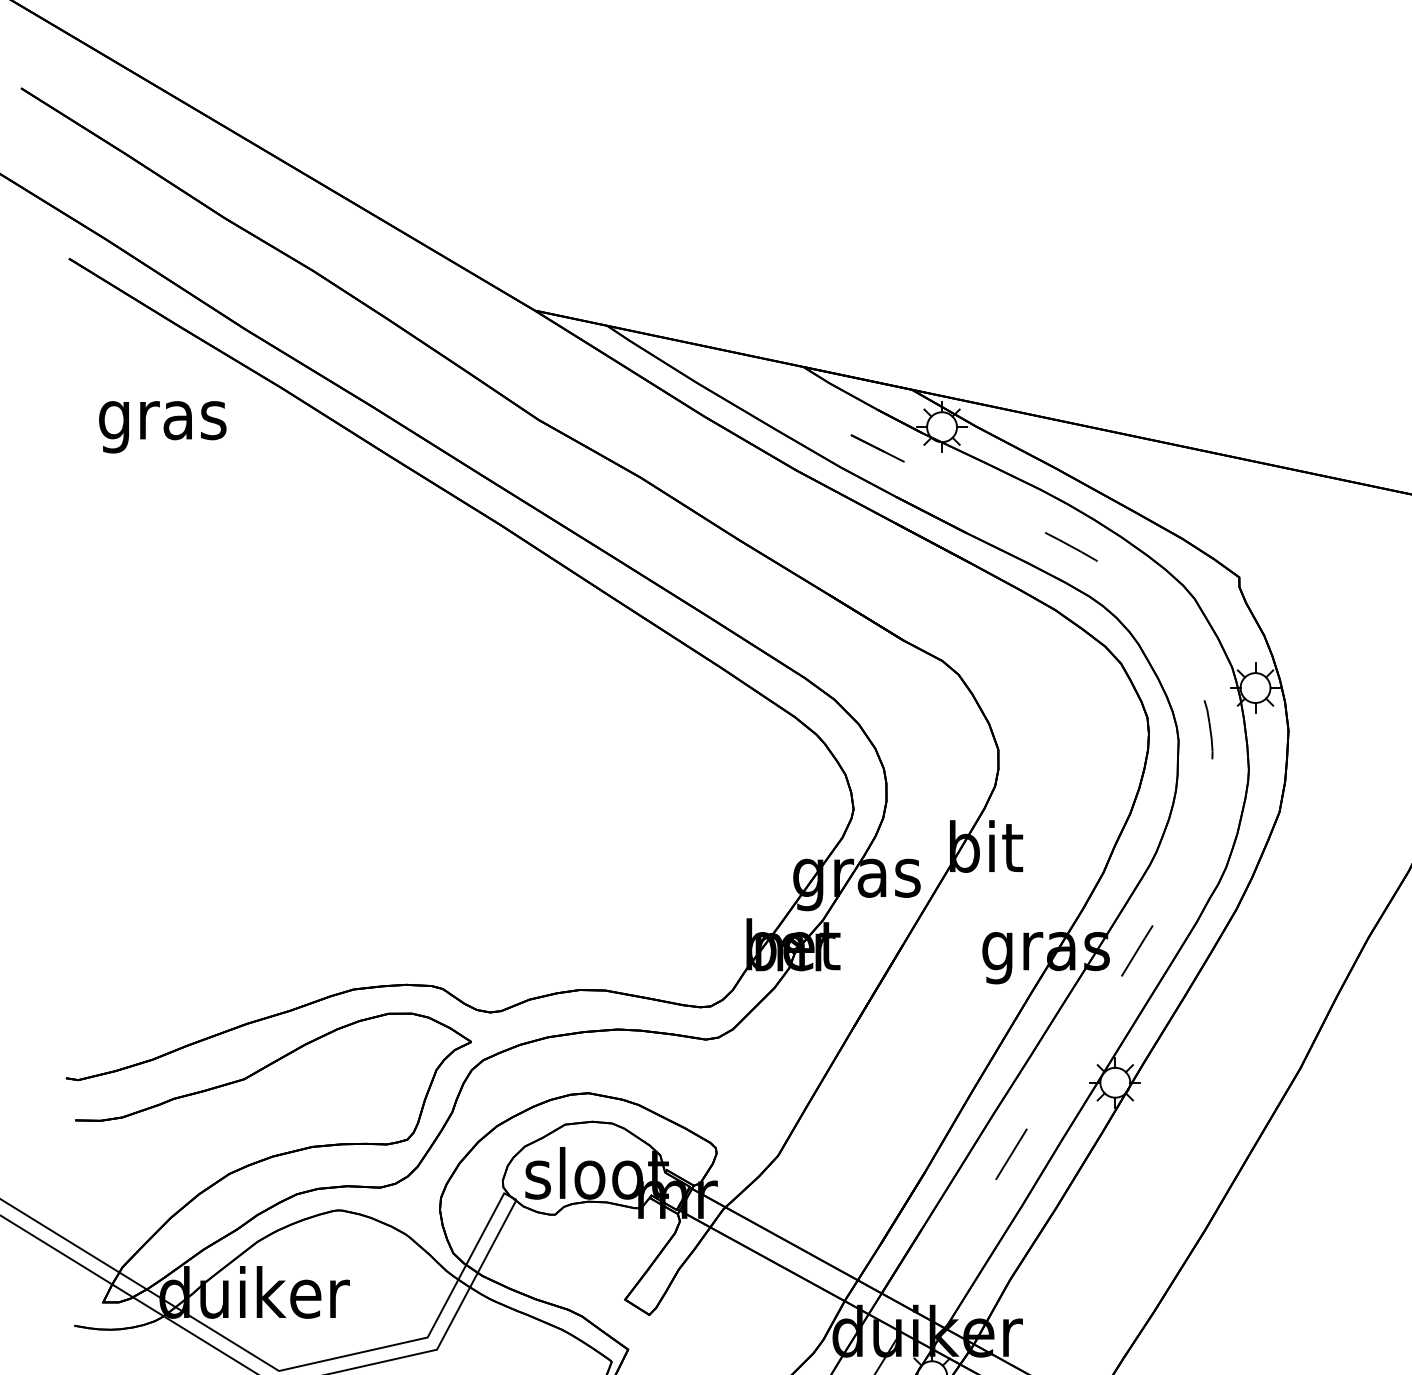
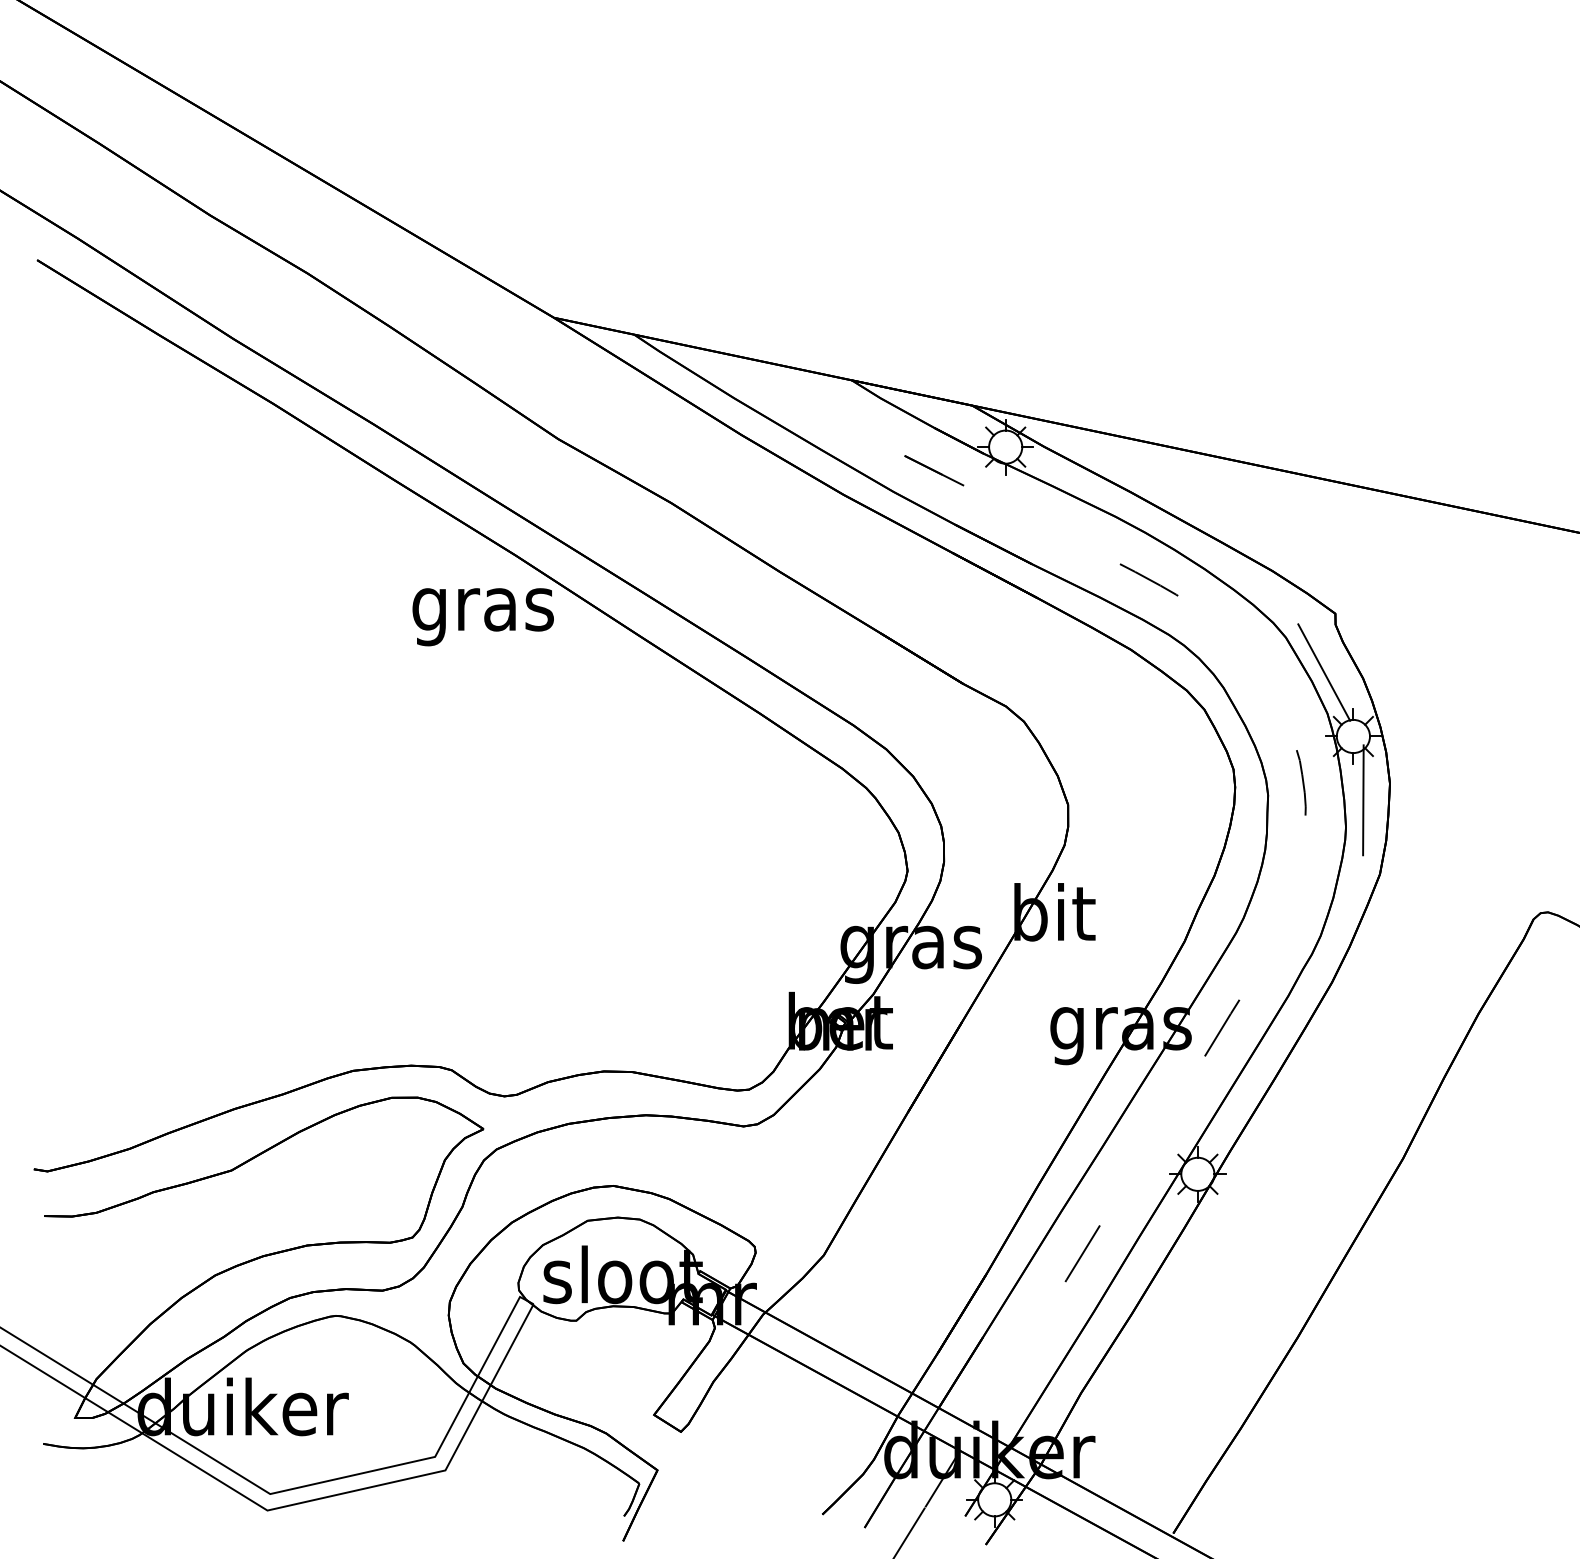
text: (162, 427) -> (482, 617), moved
line: (1229, 630) -> (1324, 672), added
line: (1264, 745) -> (1363, 800), added

